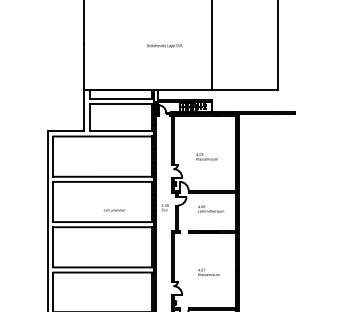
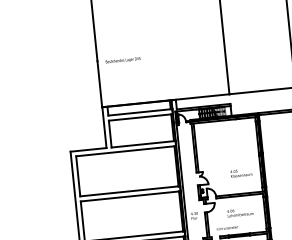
text: (164, 45) -> (122, 60), moved
text: (206, 156) -> (240, 172), moved
text: (114, 210) -> (227, 228), moved

